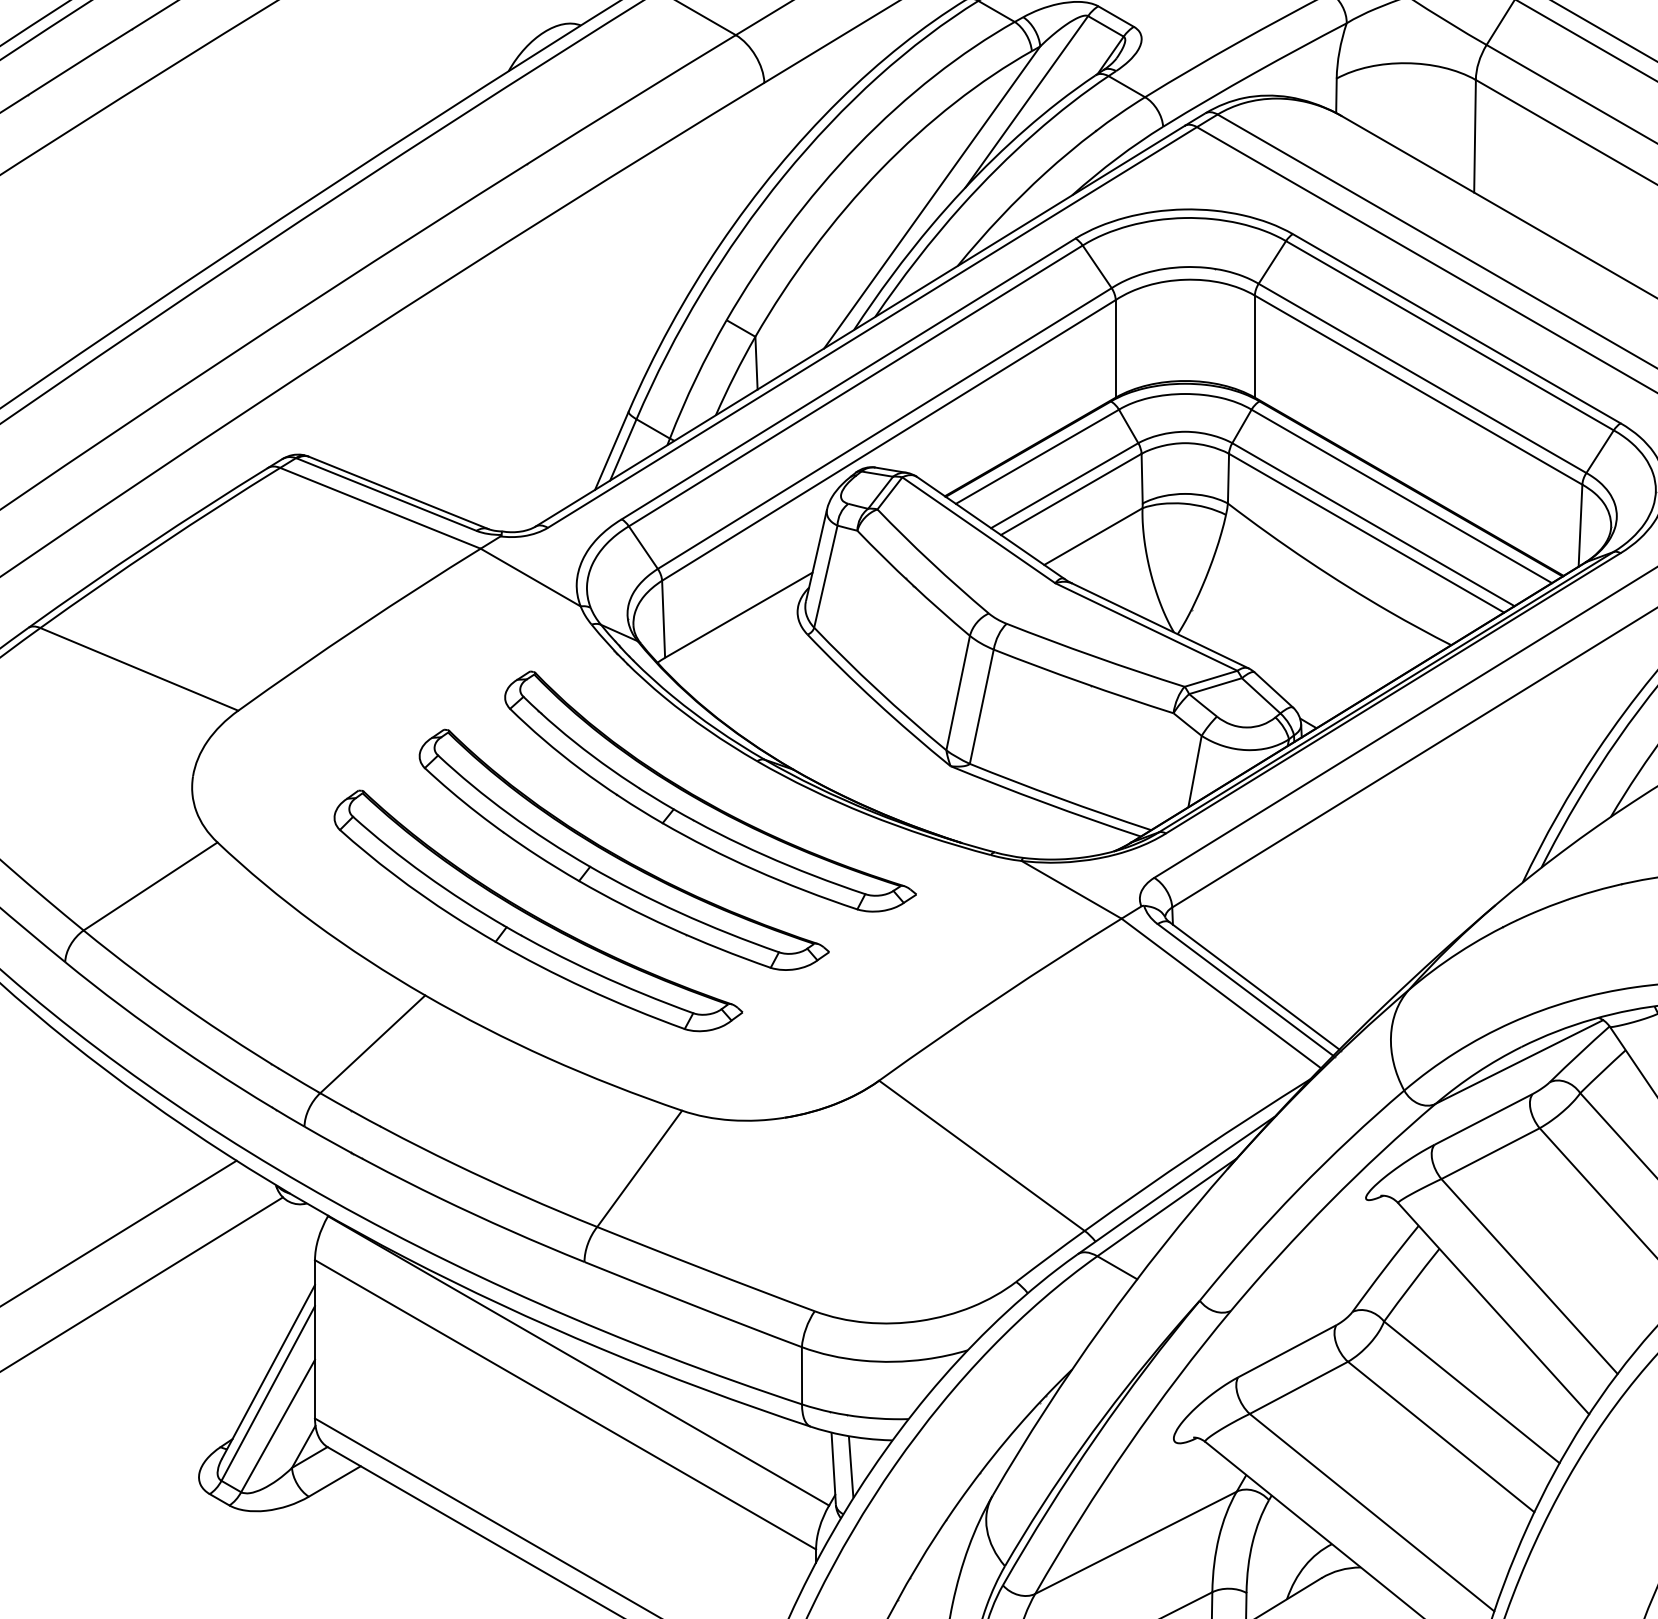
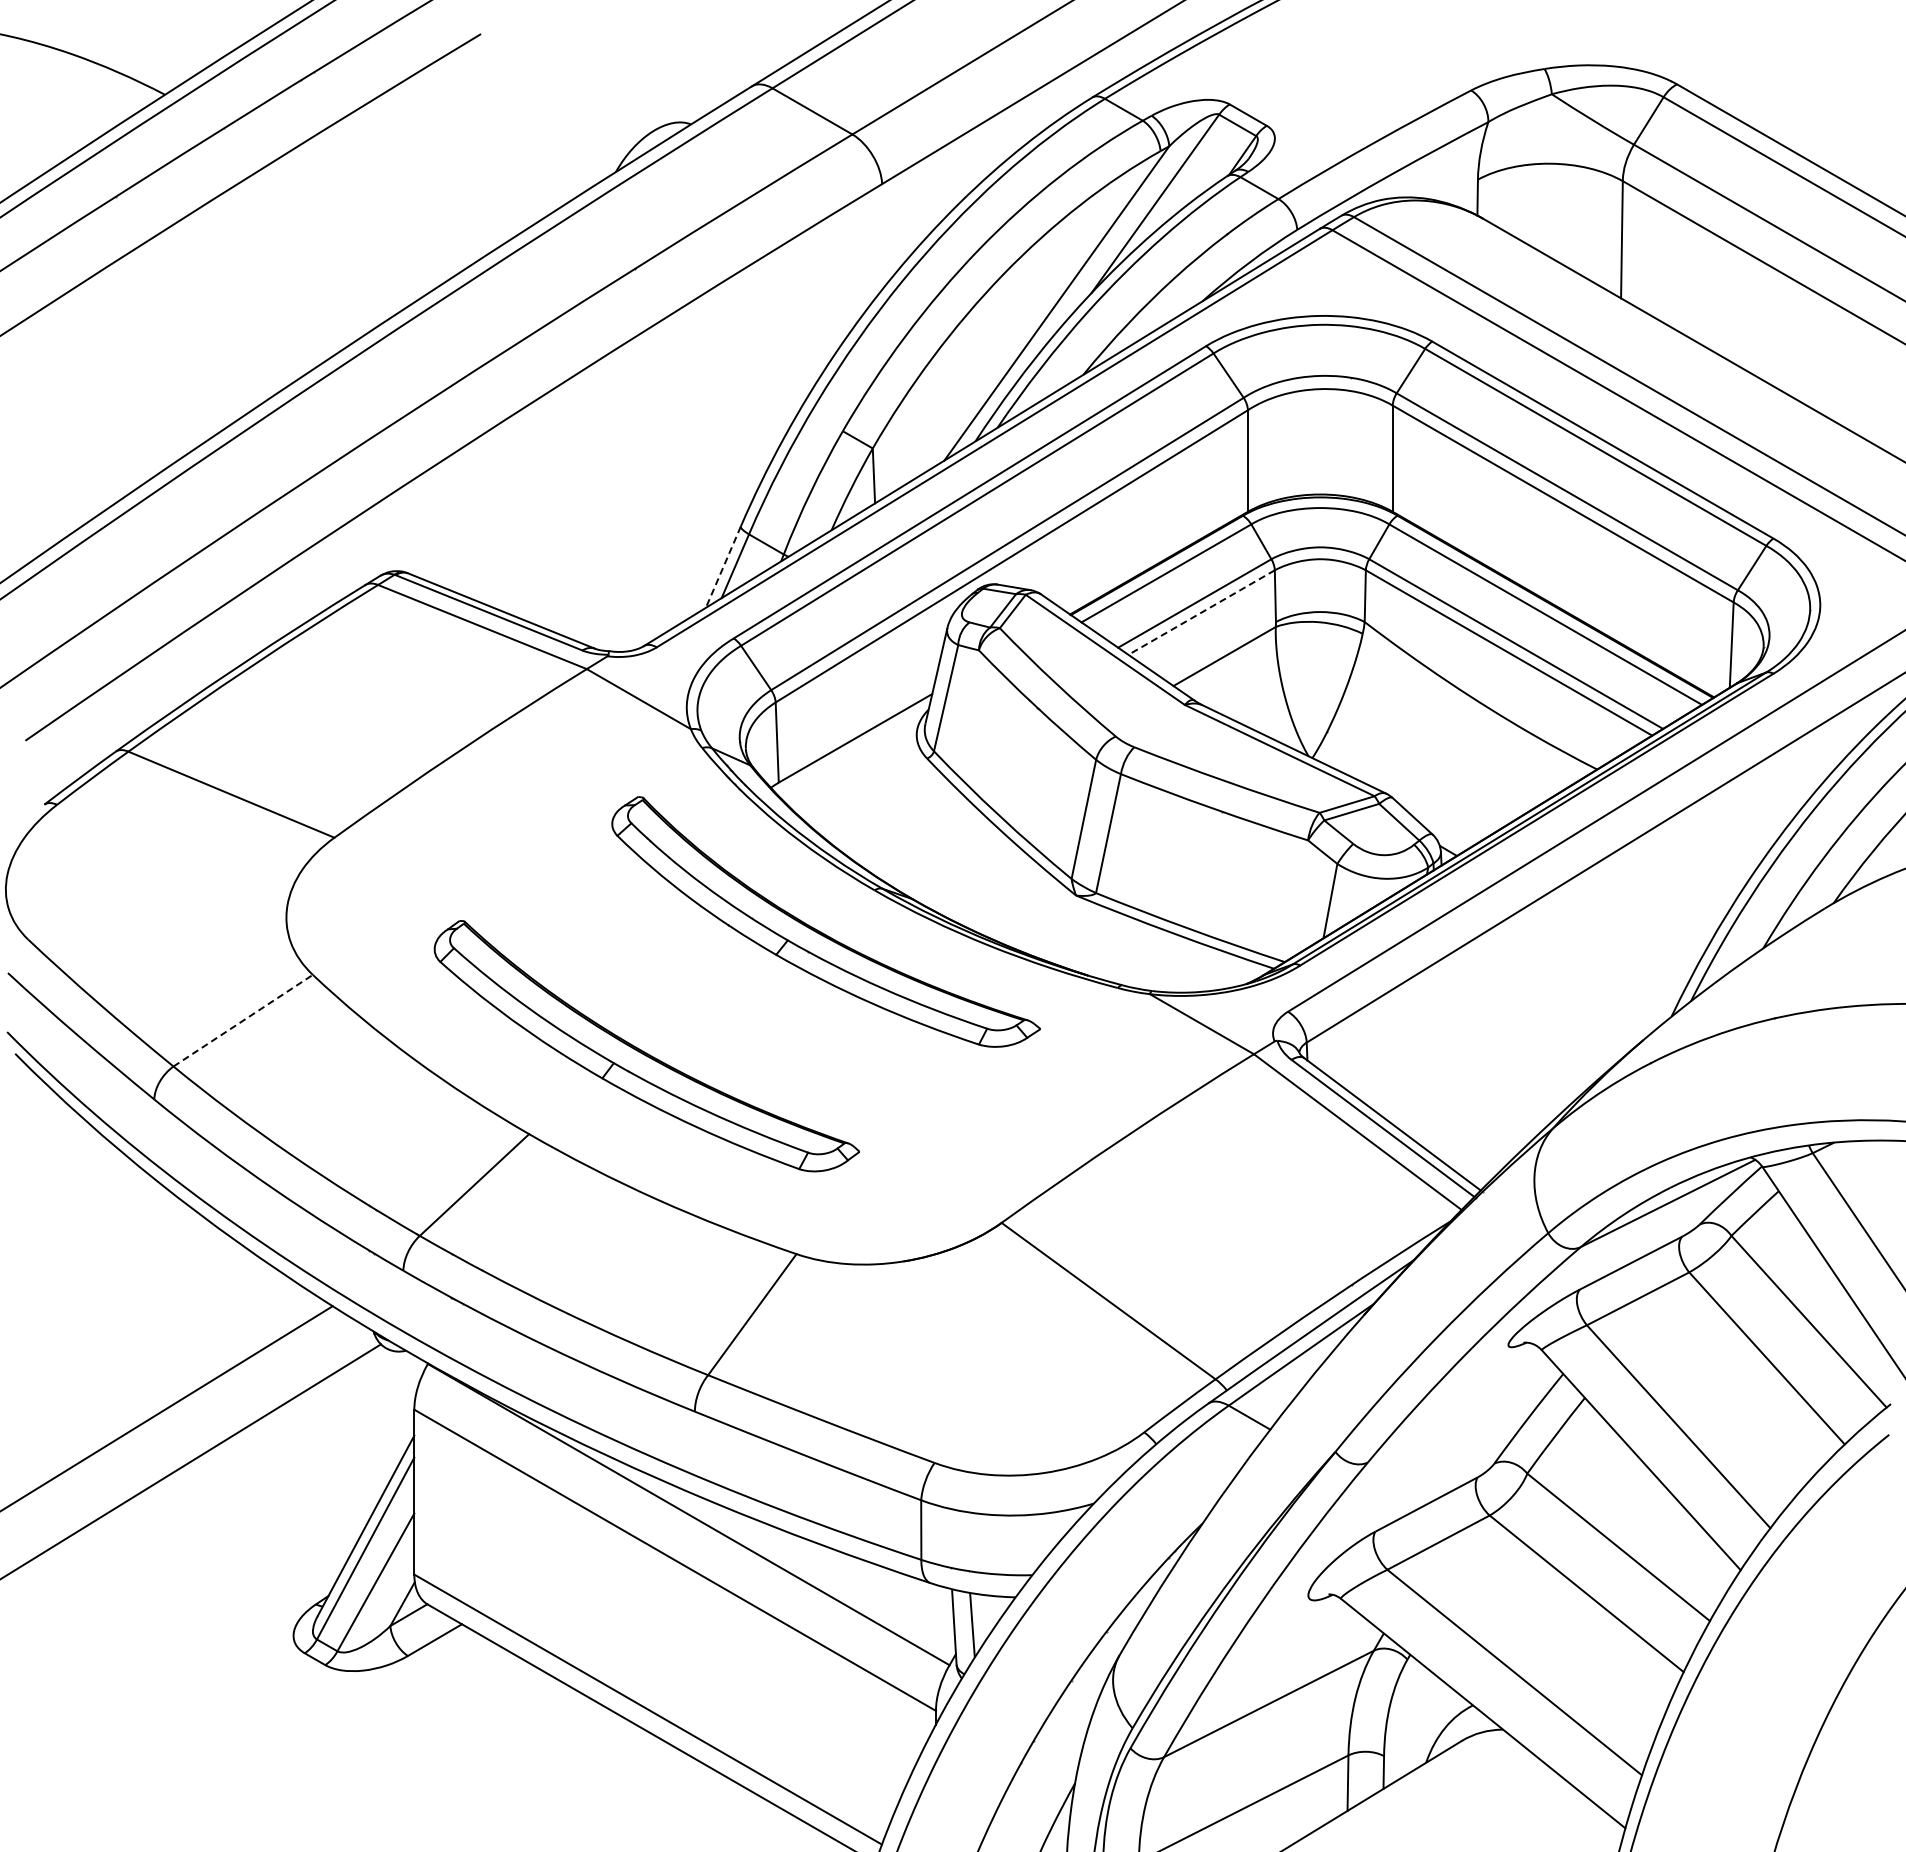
line: (611, 451) -> (723, 567), solid -> dashed
line: (1071, 494) -> (1201, 612), solid -> dashed
part: (620, 856) -> (732, 989), removed
line: (150, 886) -> (243, 1020), solid -> dashed

